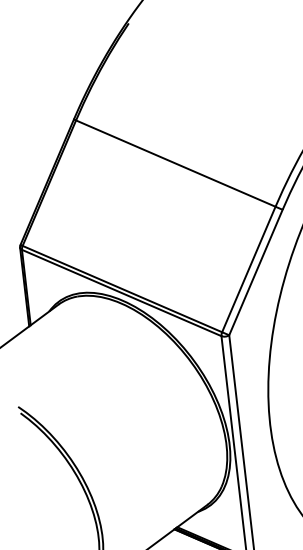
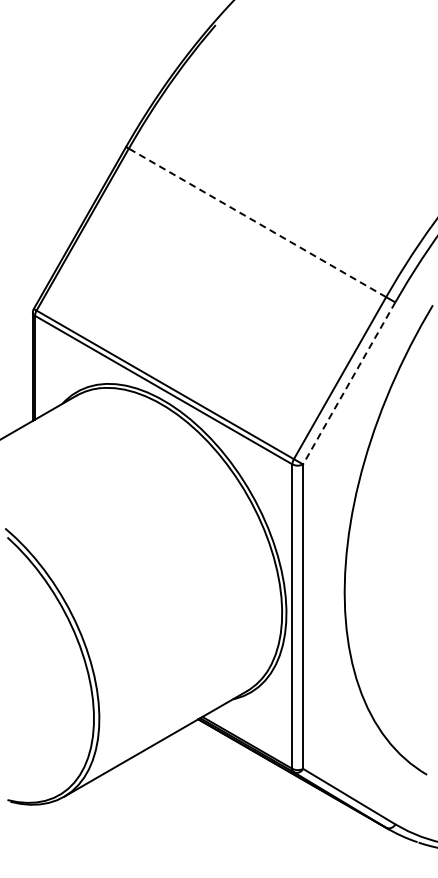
line: (175, 163) -> (257, 222), solid -> dashed
line: (255, 272) -> (348, 383), solid -> dashed

